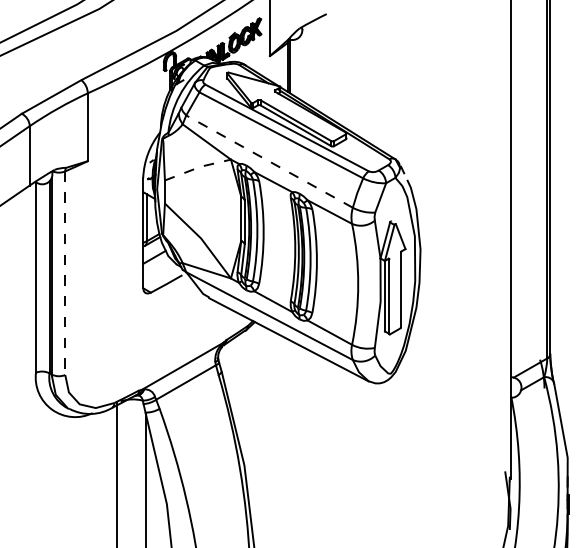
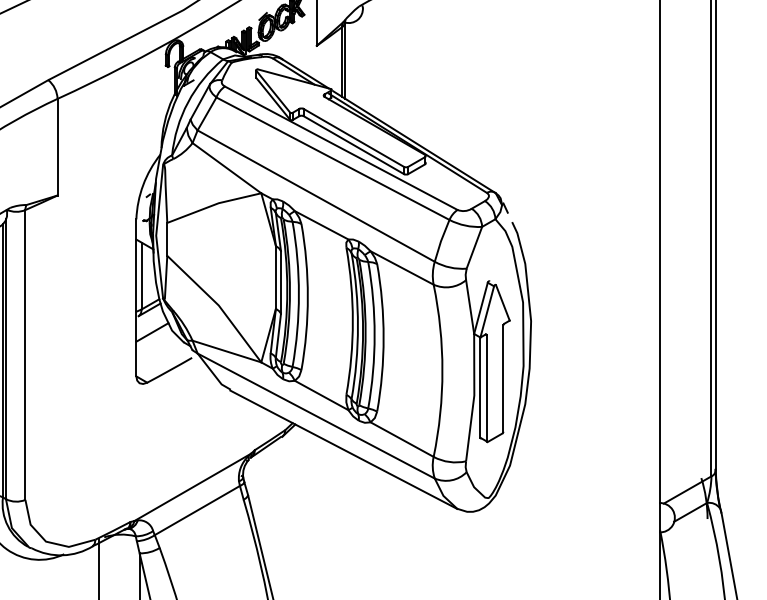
line: (269, 161) -> (316, 195), dashed -> solid
line: (198, 167) -> (215, 204), dashed -> solid
line: (65, 273) -> (25, 355), dashed -> solid

